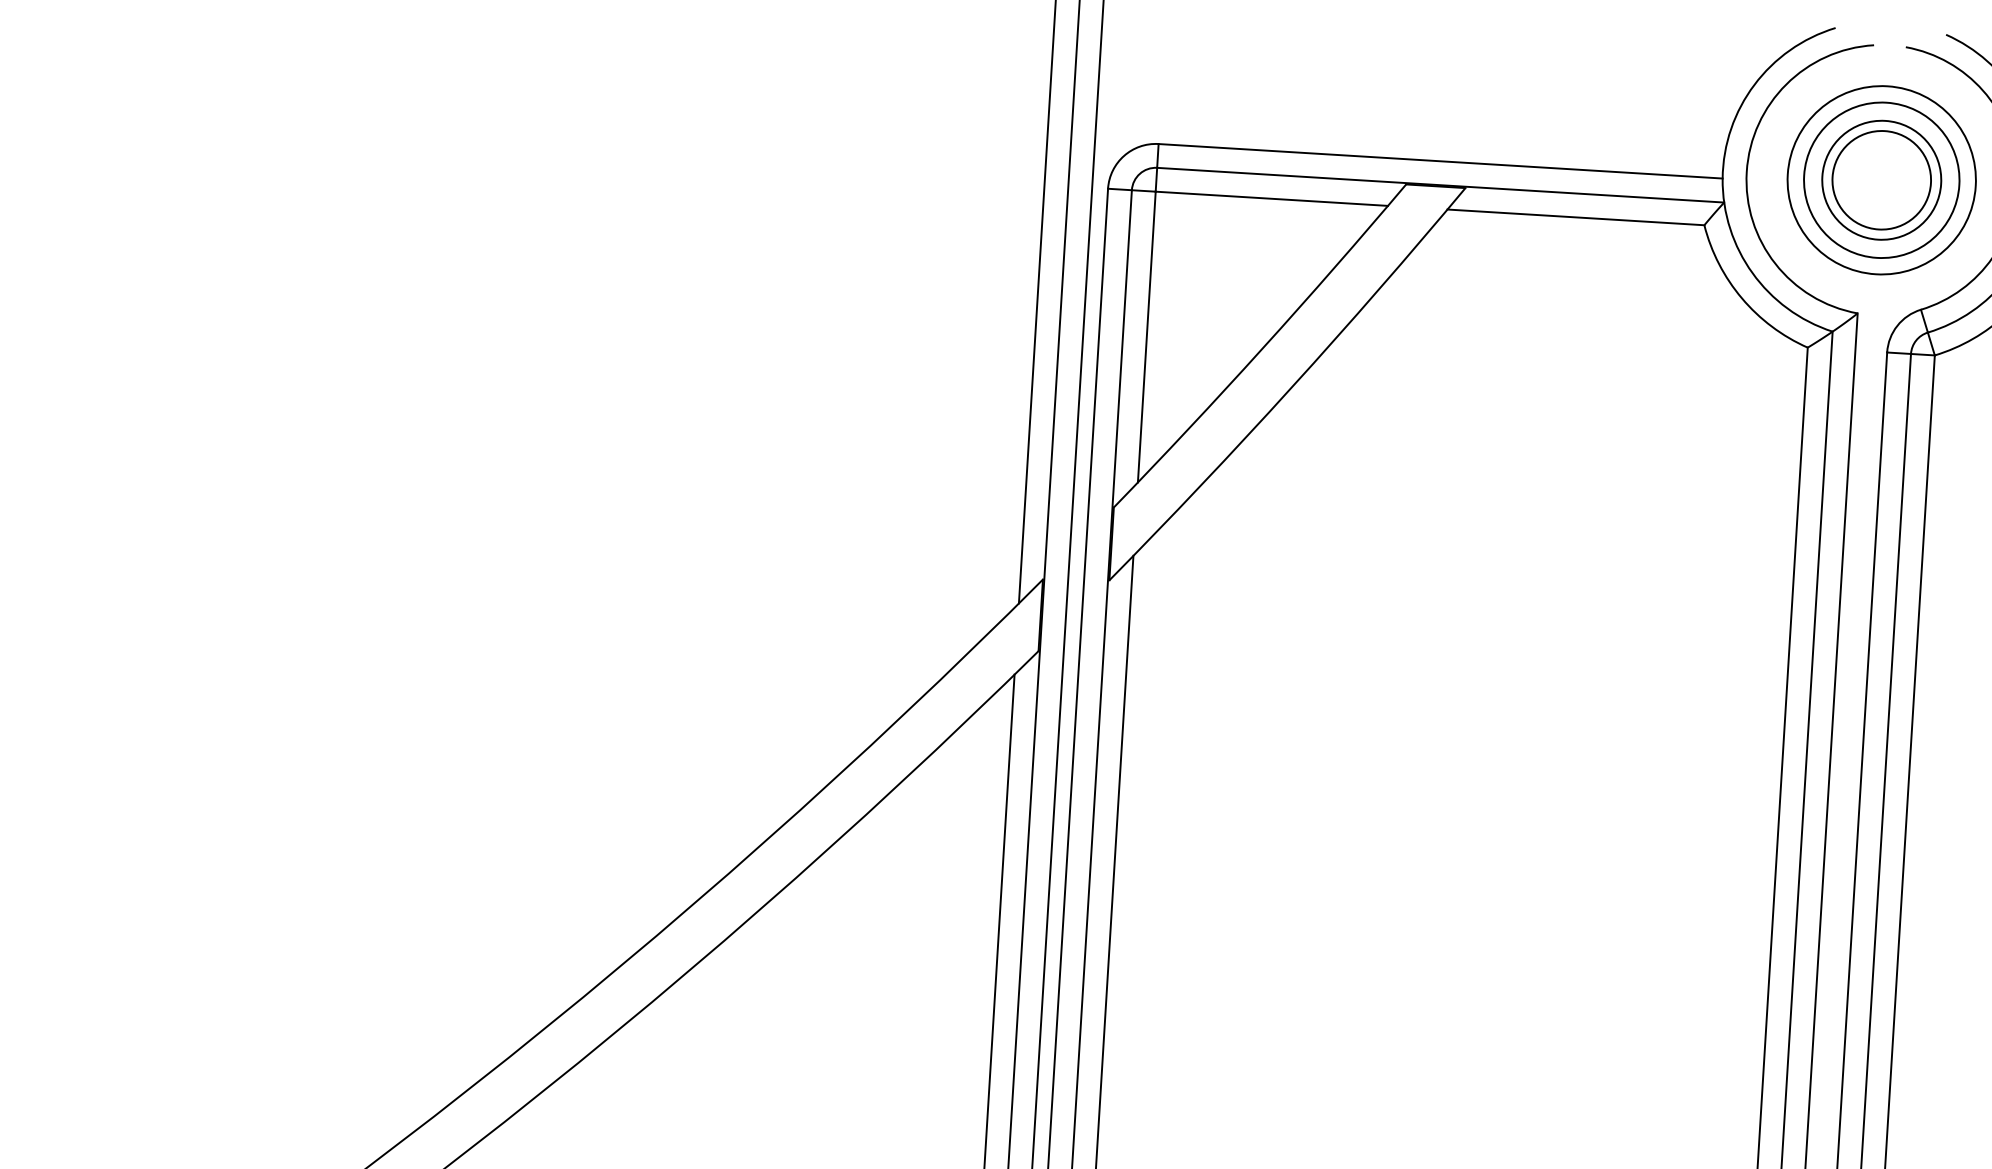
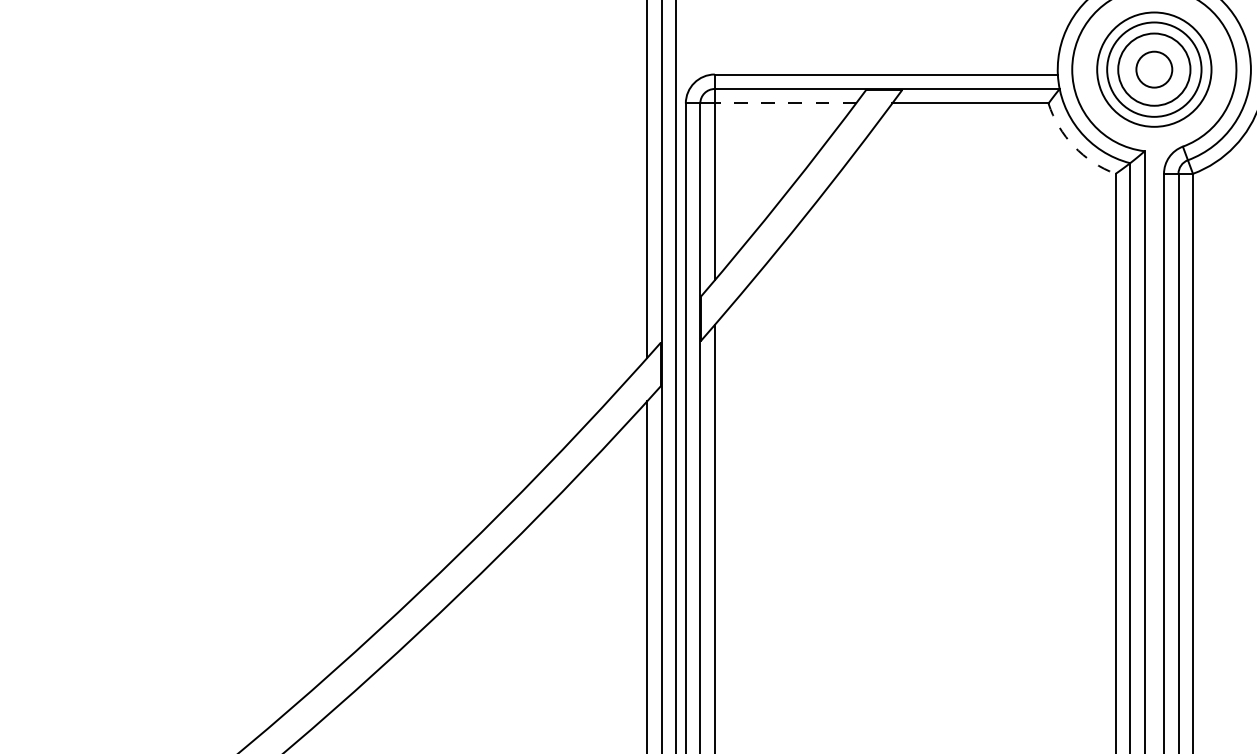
circle: (1882, 180) -> (1154, 69), size x0.6
line: (1271, 198) -> (785, 103), solid -> dashed
arc: (1742, 298) -> (1074, 146), solid -> dashed

